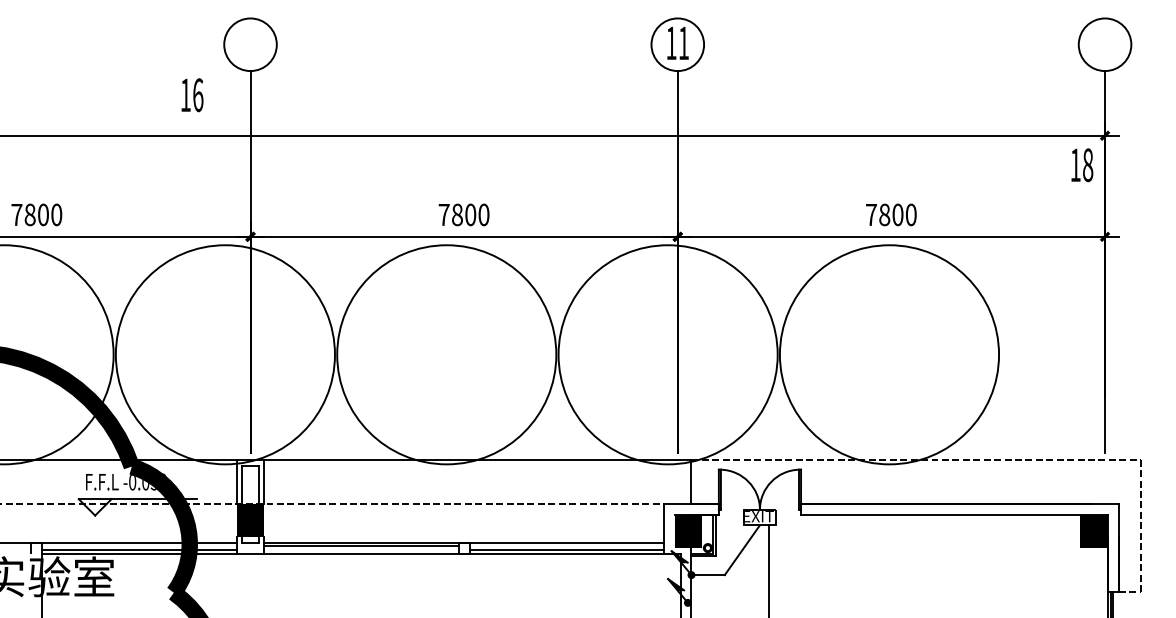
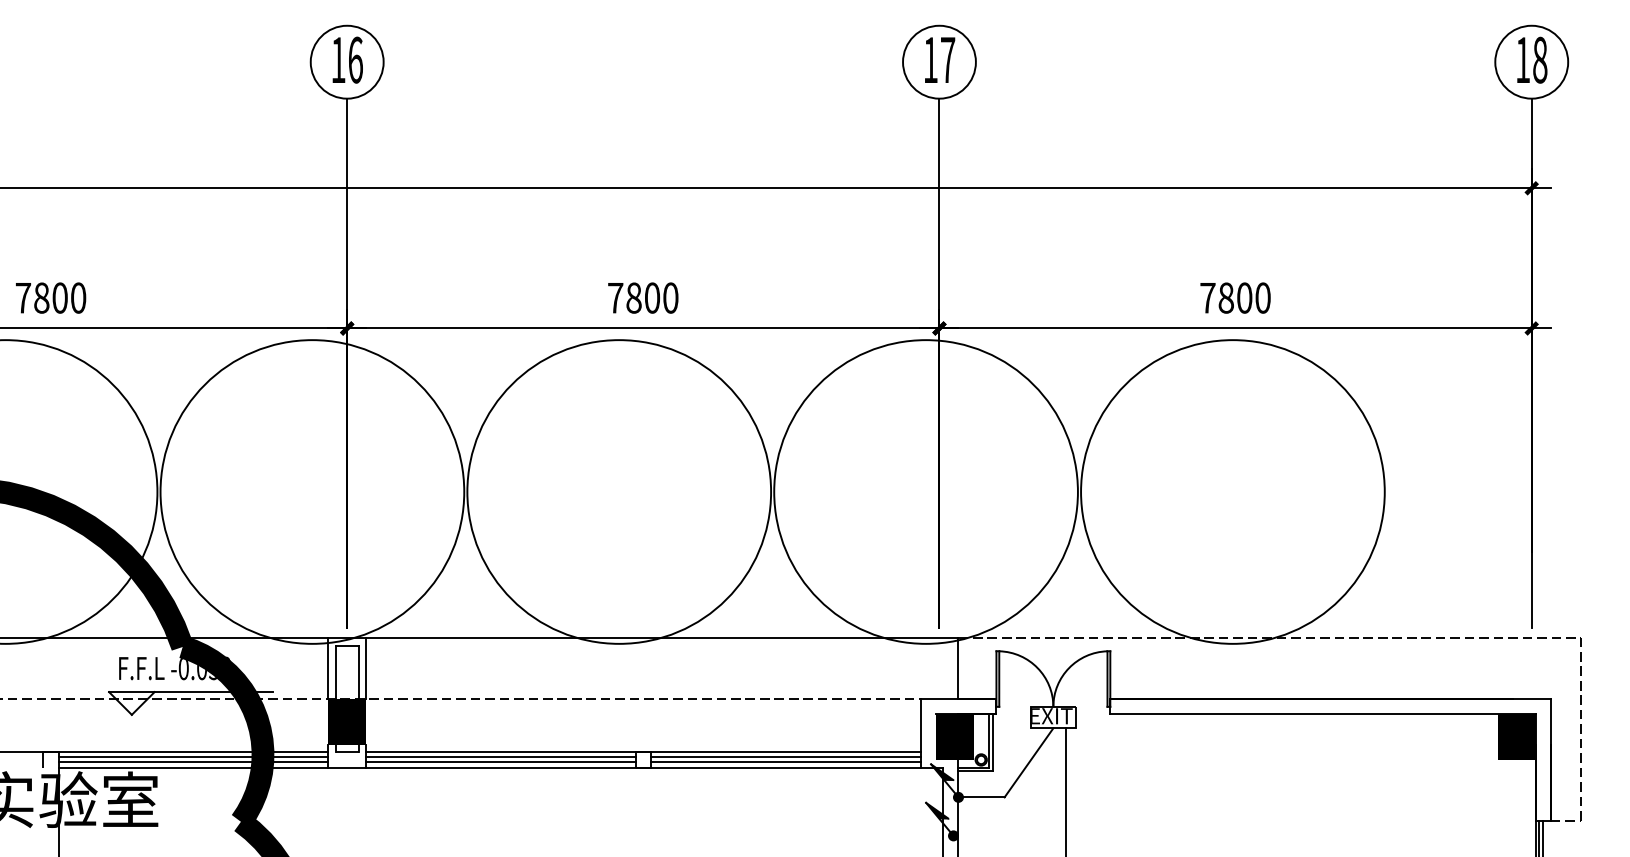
text: (684, 42) -> (948, 59), 11 -> 17
text: (192, 94) -> (347, 59), moved
text: (1082, 164) -> (1532, 59), moved
line: (139, 546) -> (193, 757), added
line: (566, 546) -> (785, 757), added
line: (361, 549) -> (500, 762), added

